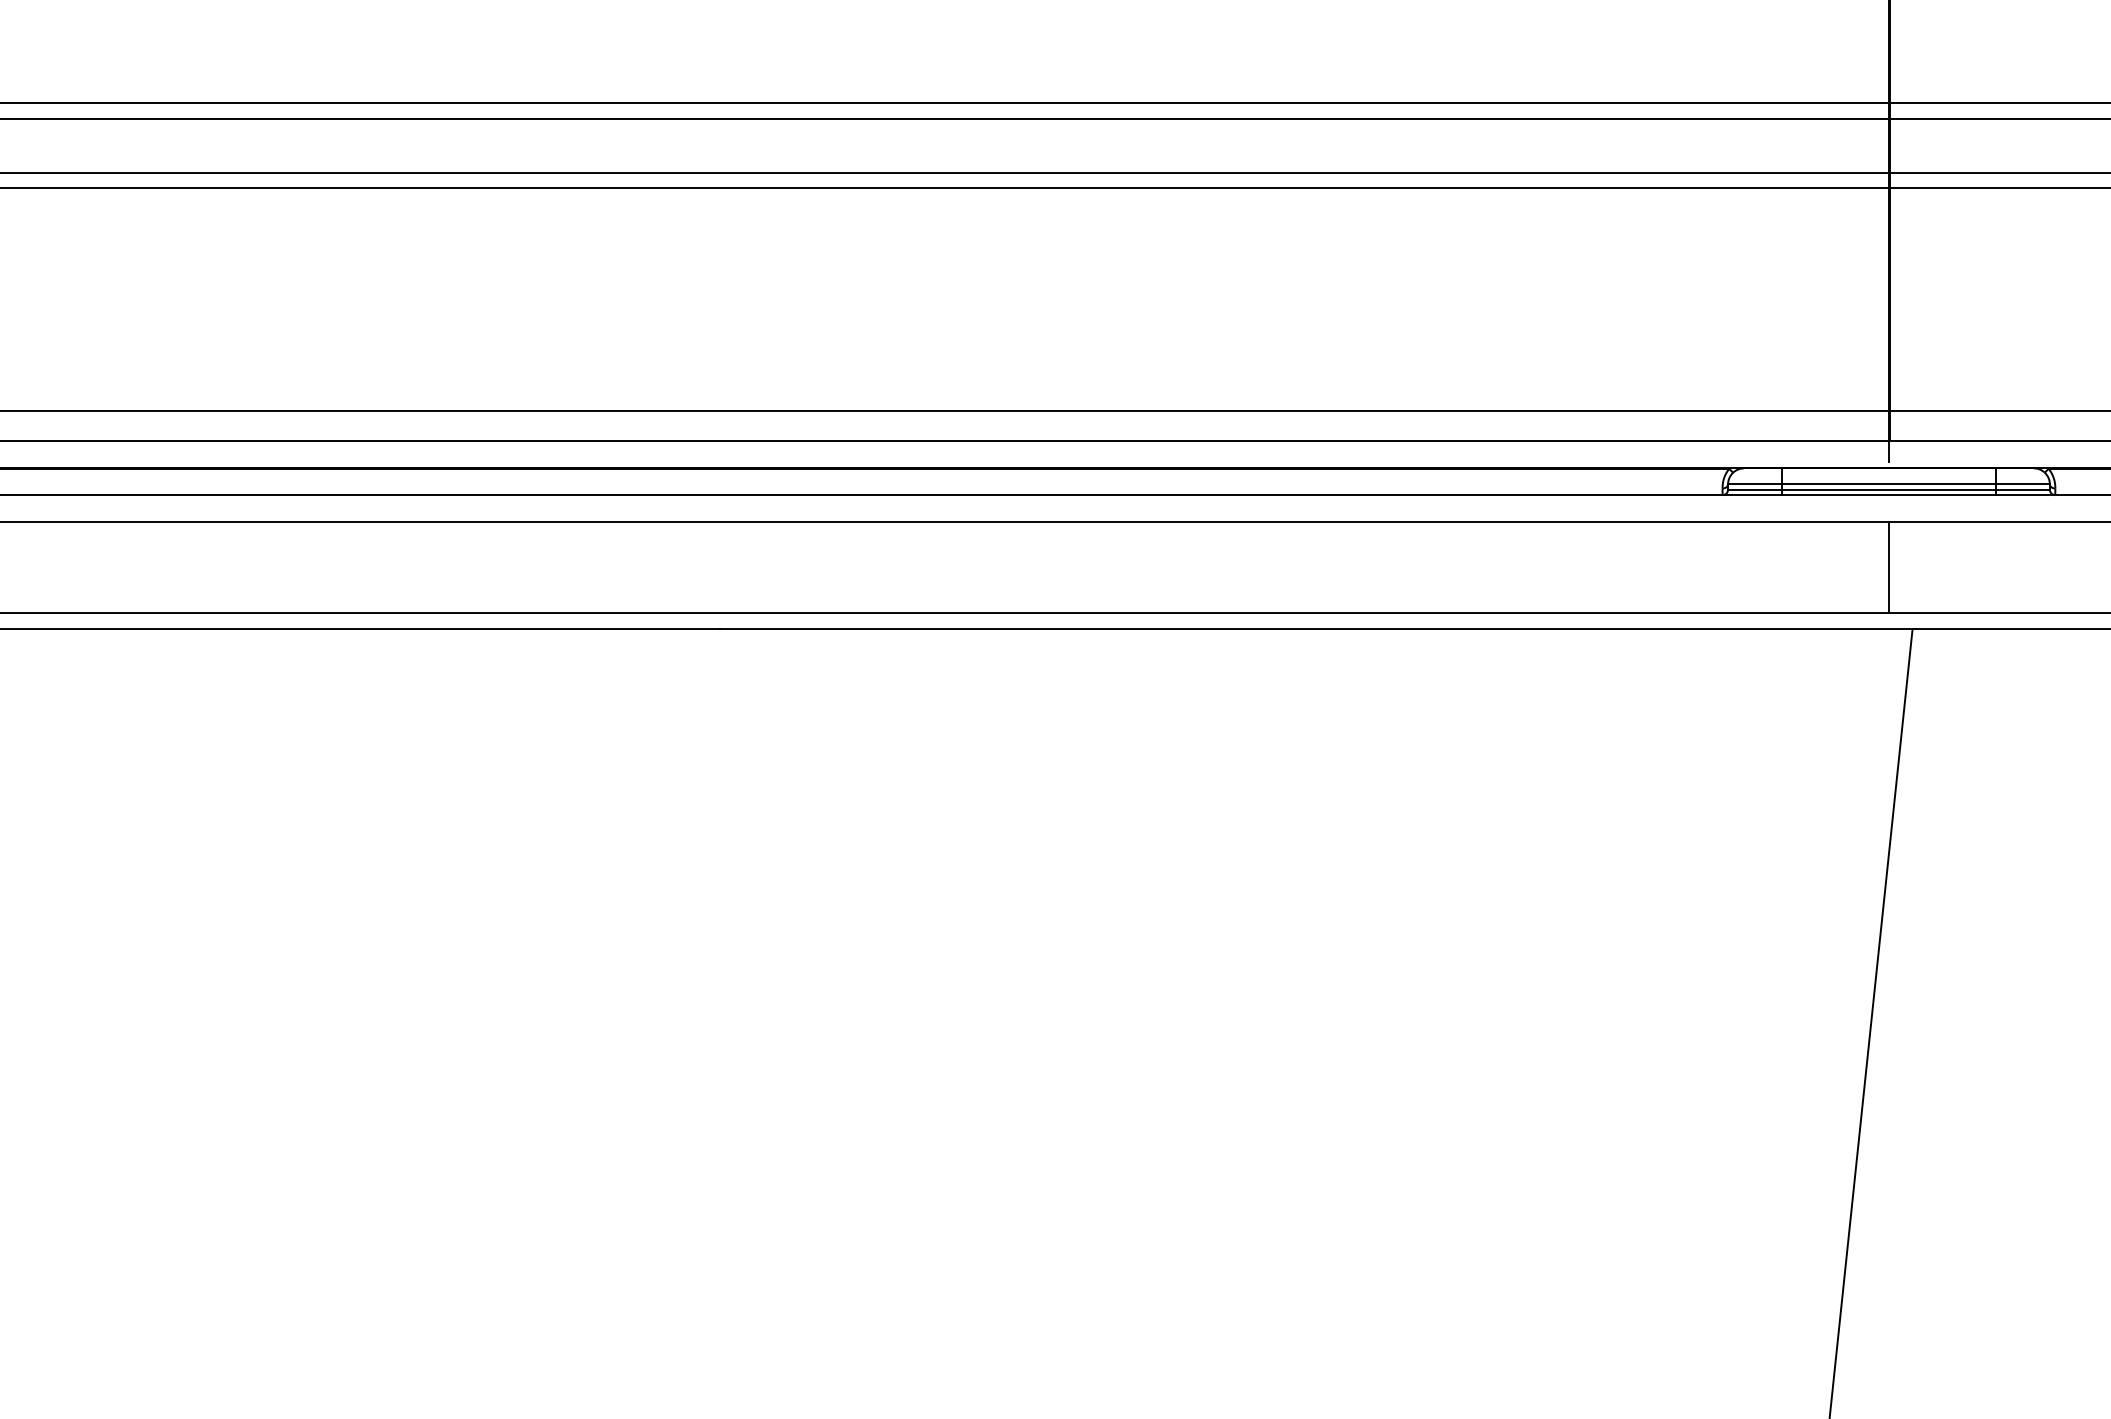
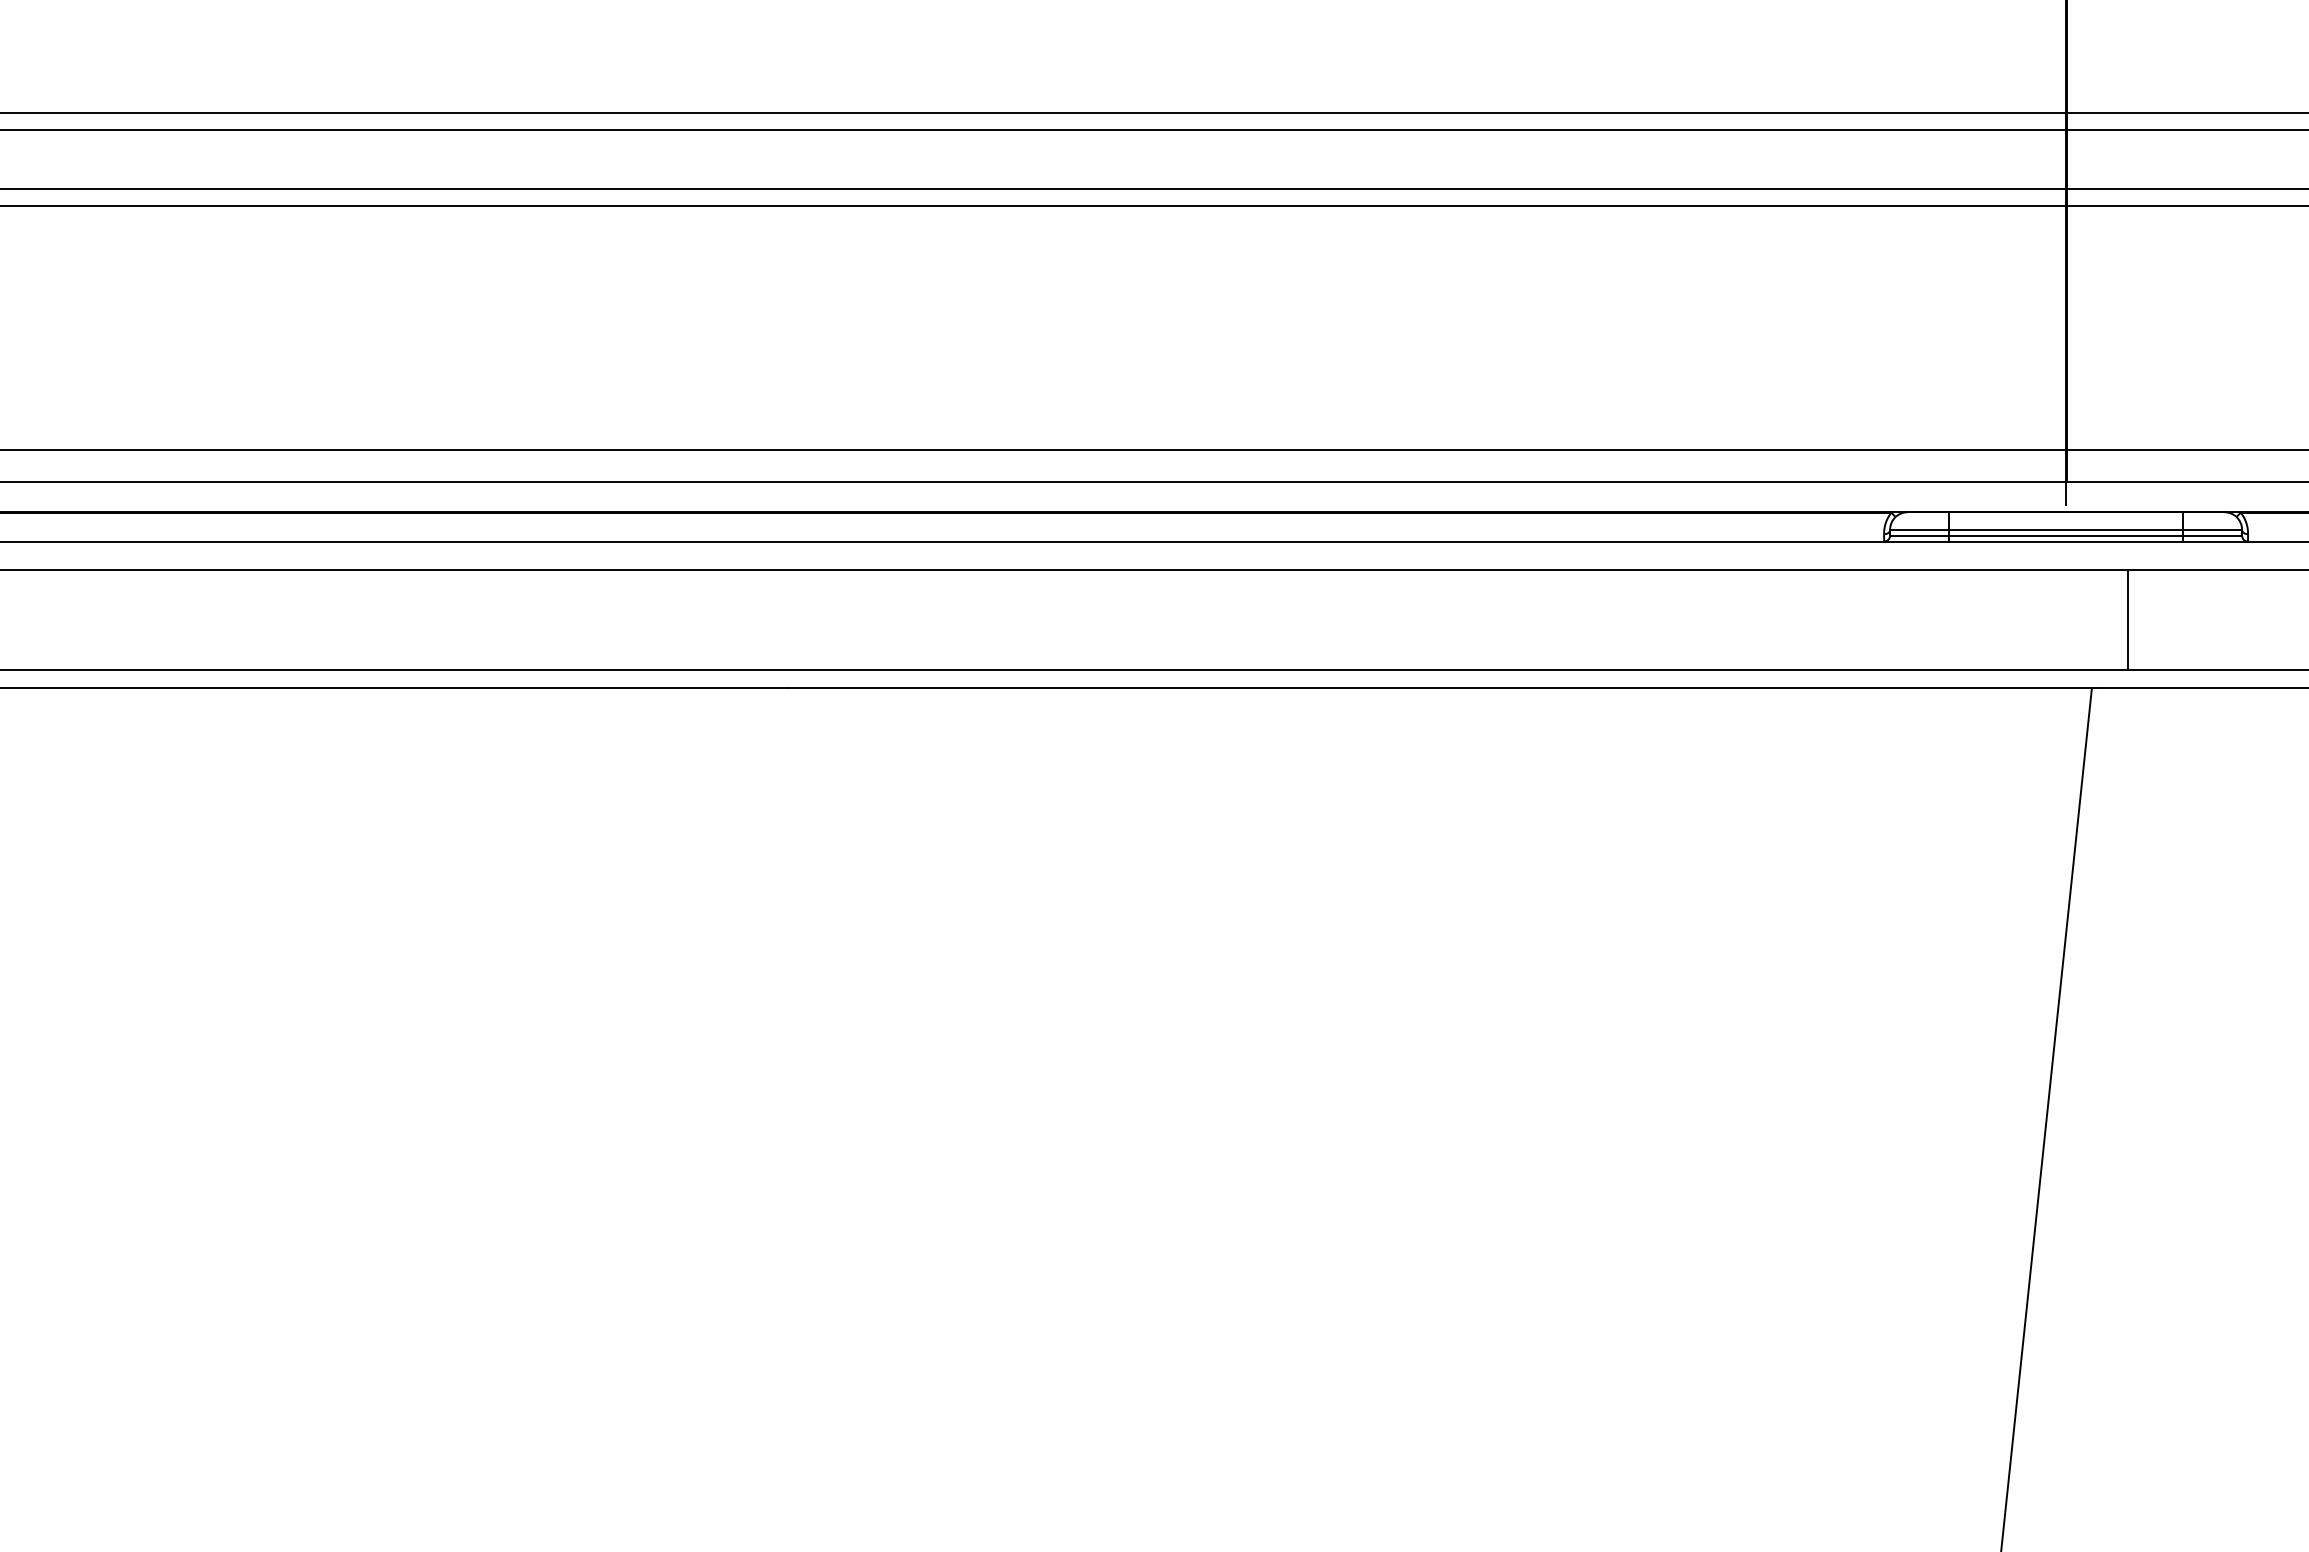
line: (1889, 567) -> (2128, 620), moved

